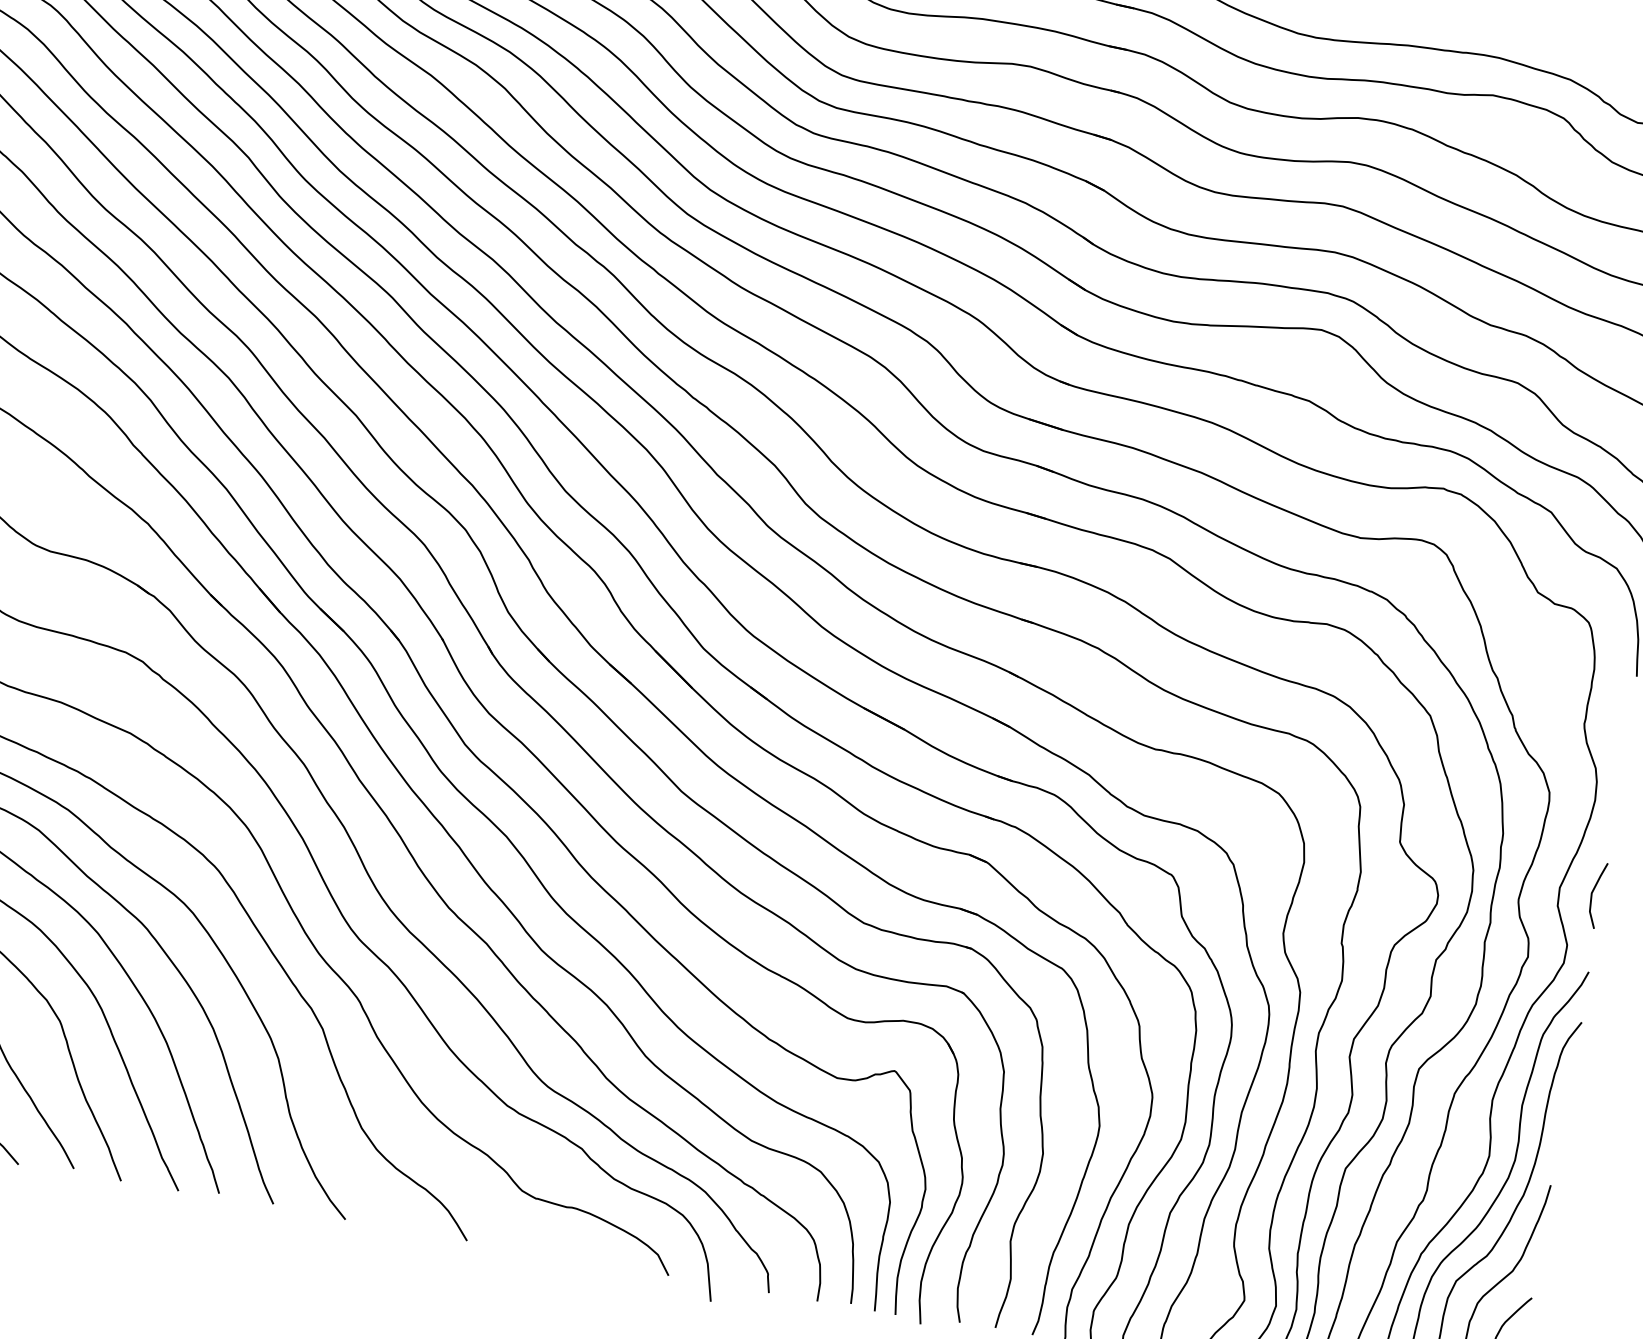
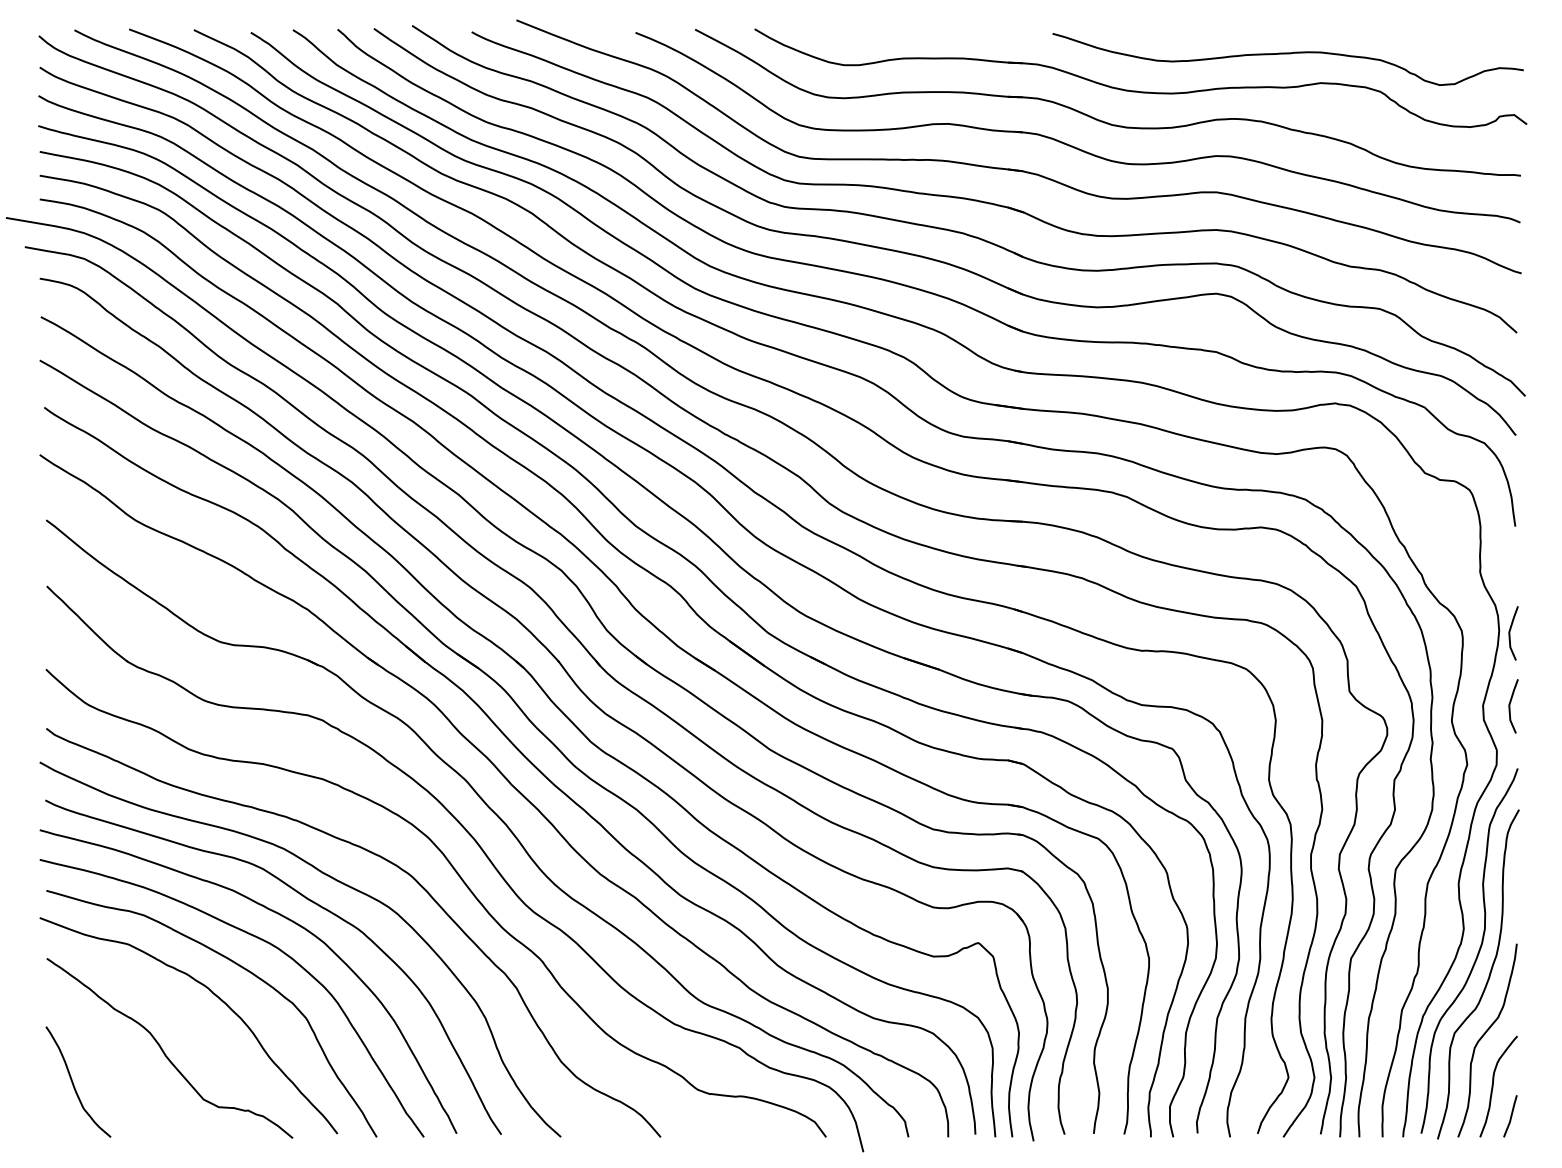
line: (1608, 805) -> (1510, 633), added

